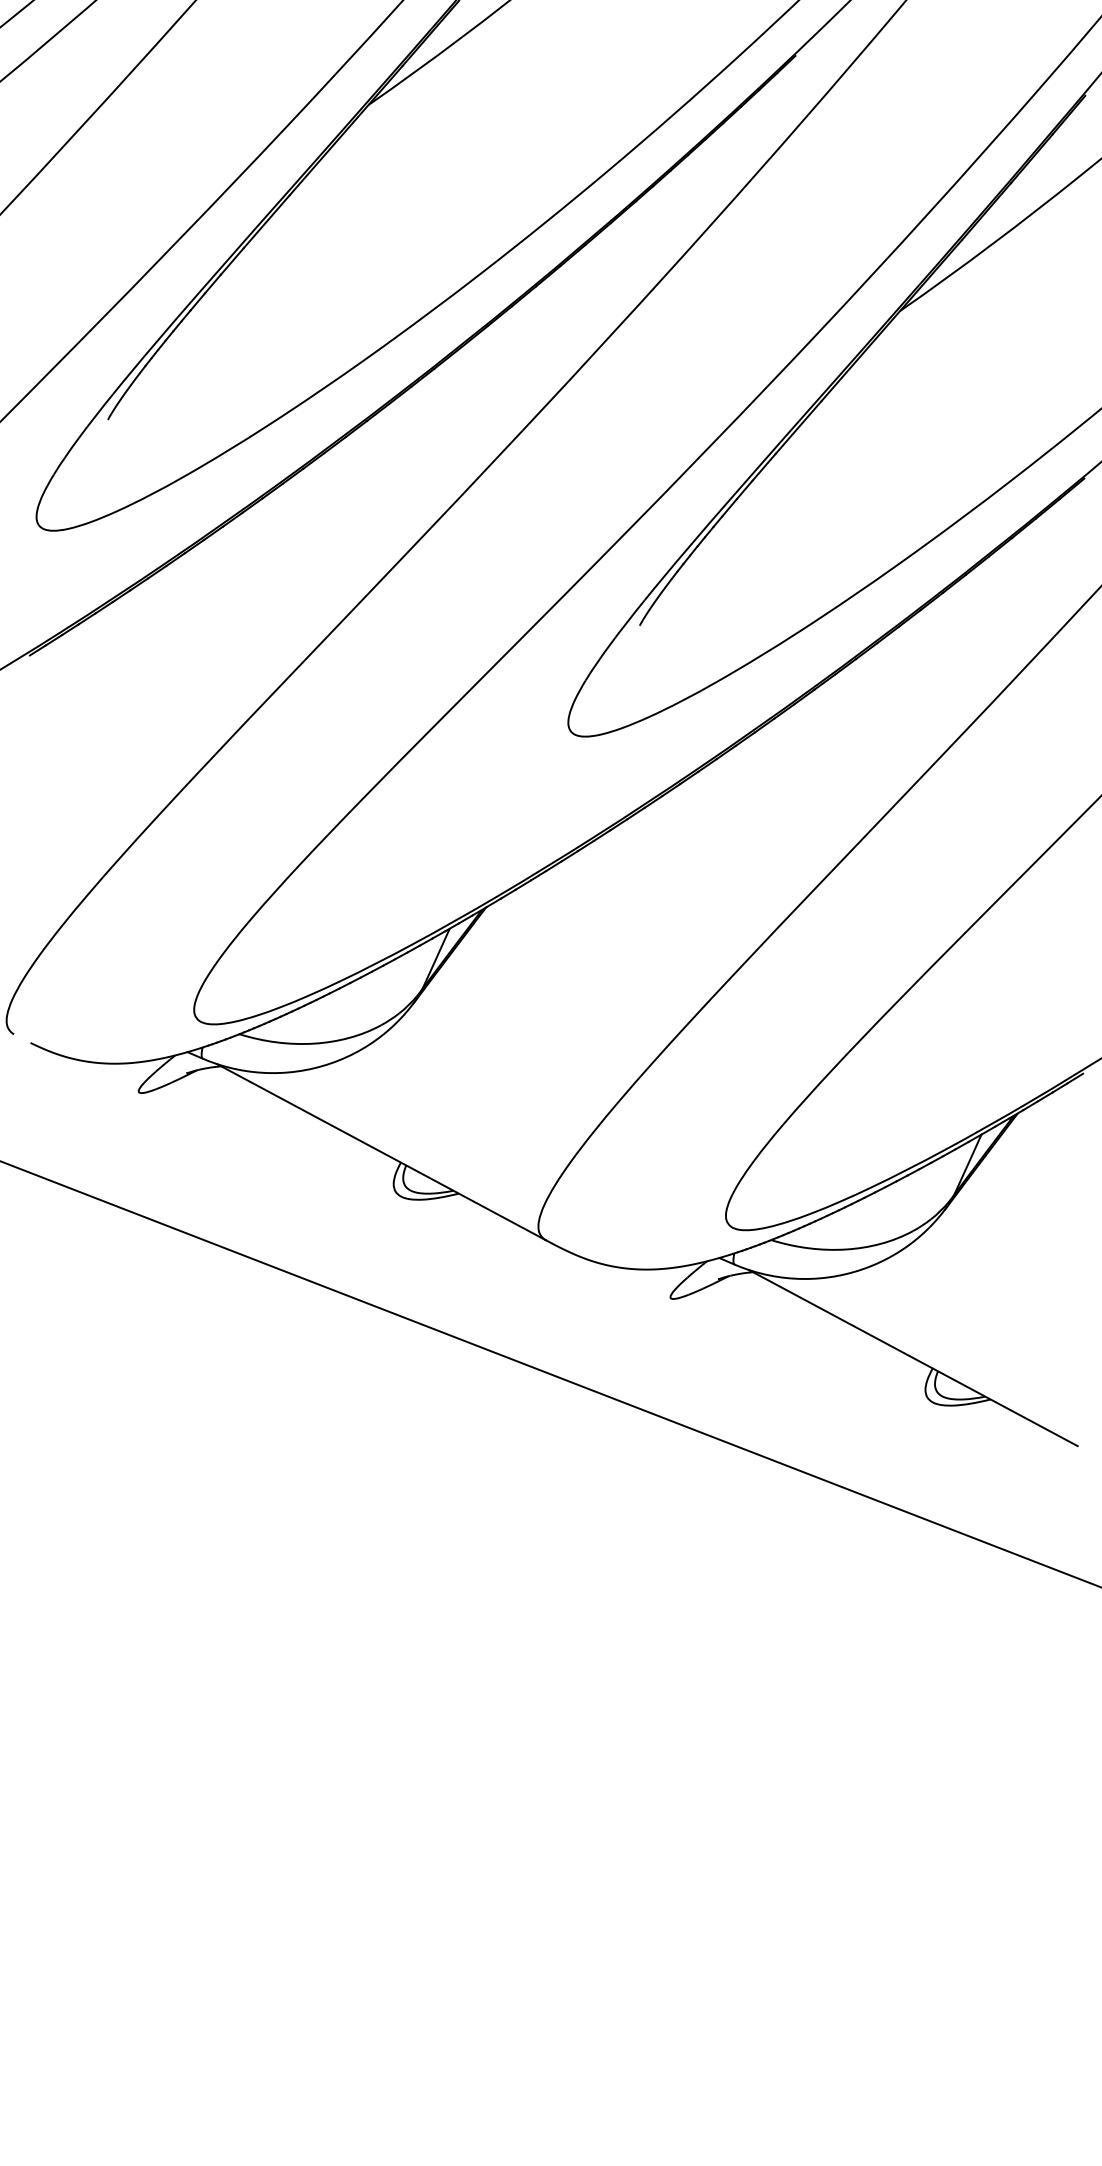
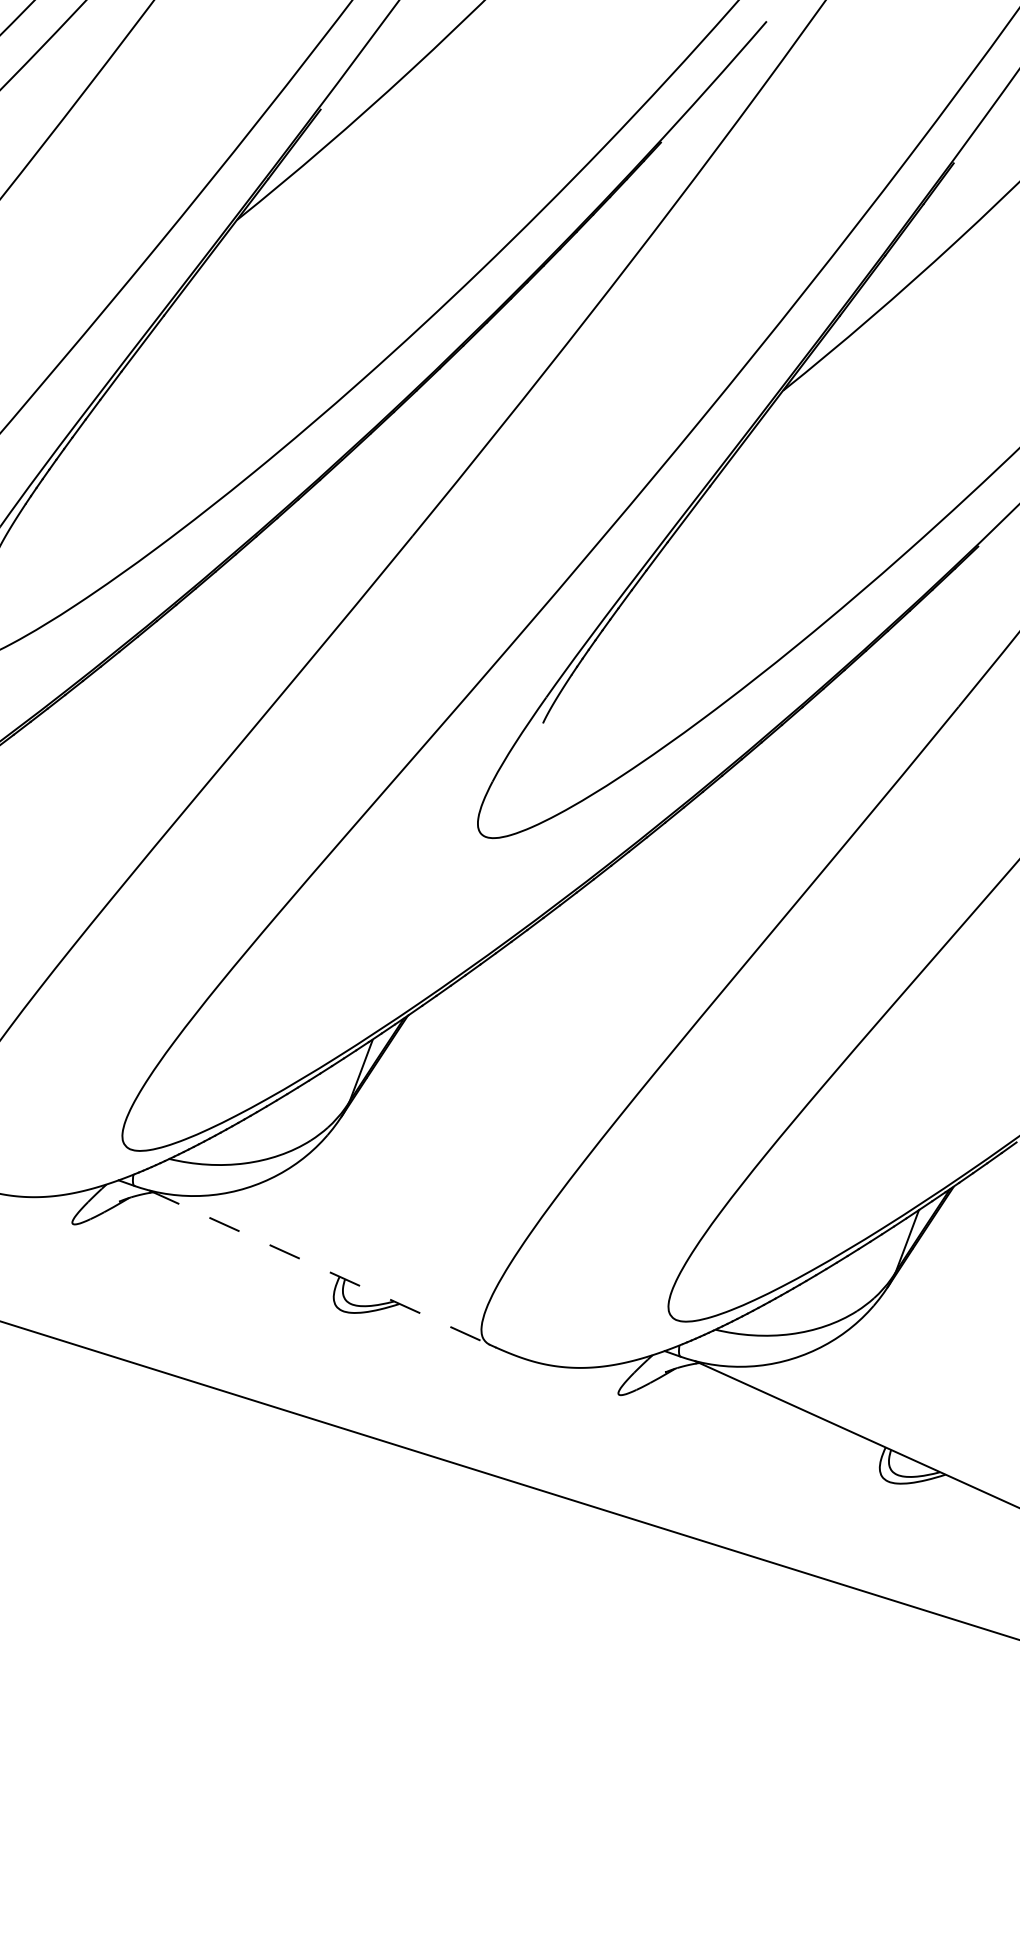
line: (382, 1152) -> (320, 1267), solid -> dashed

